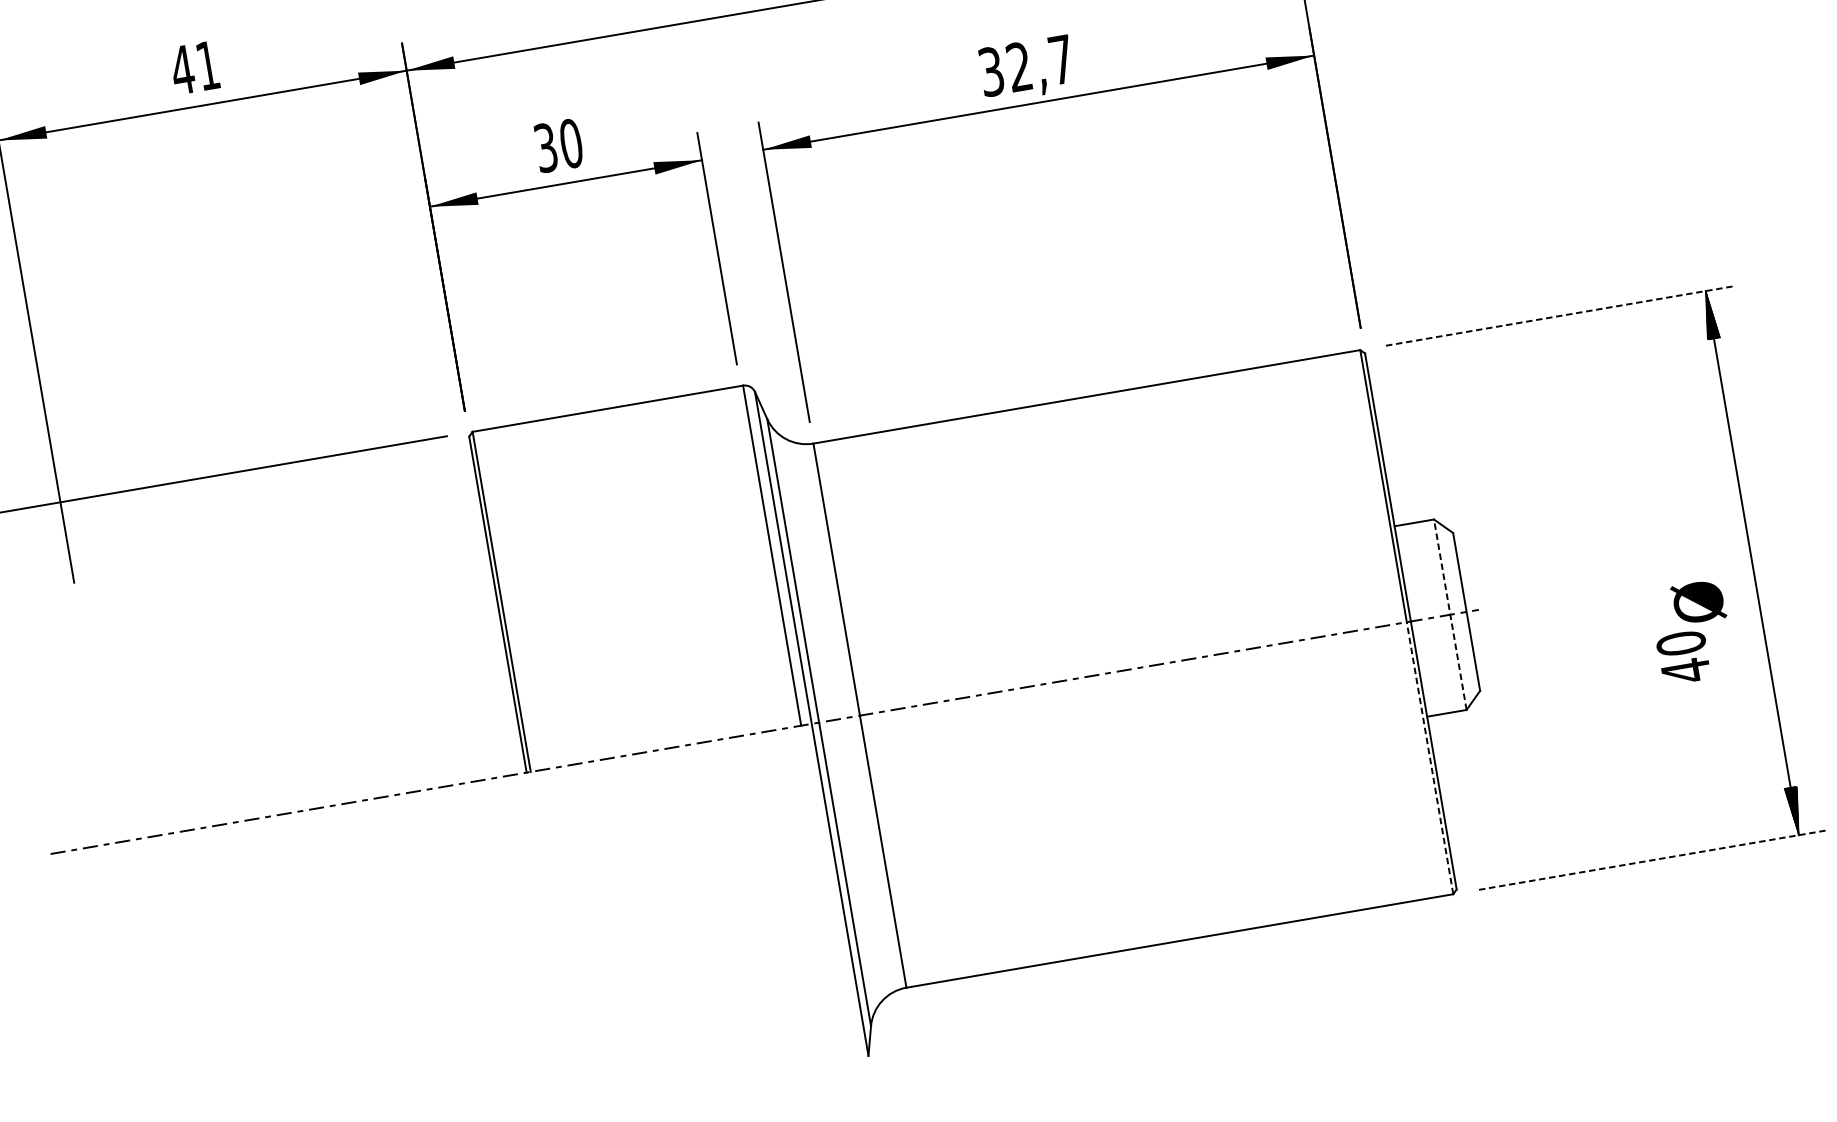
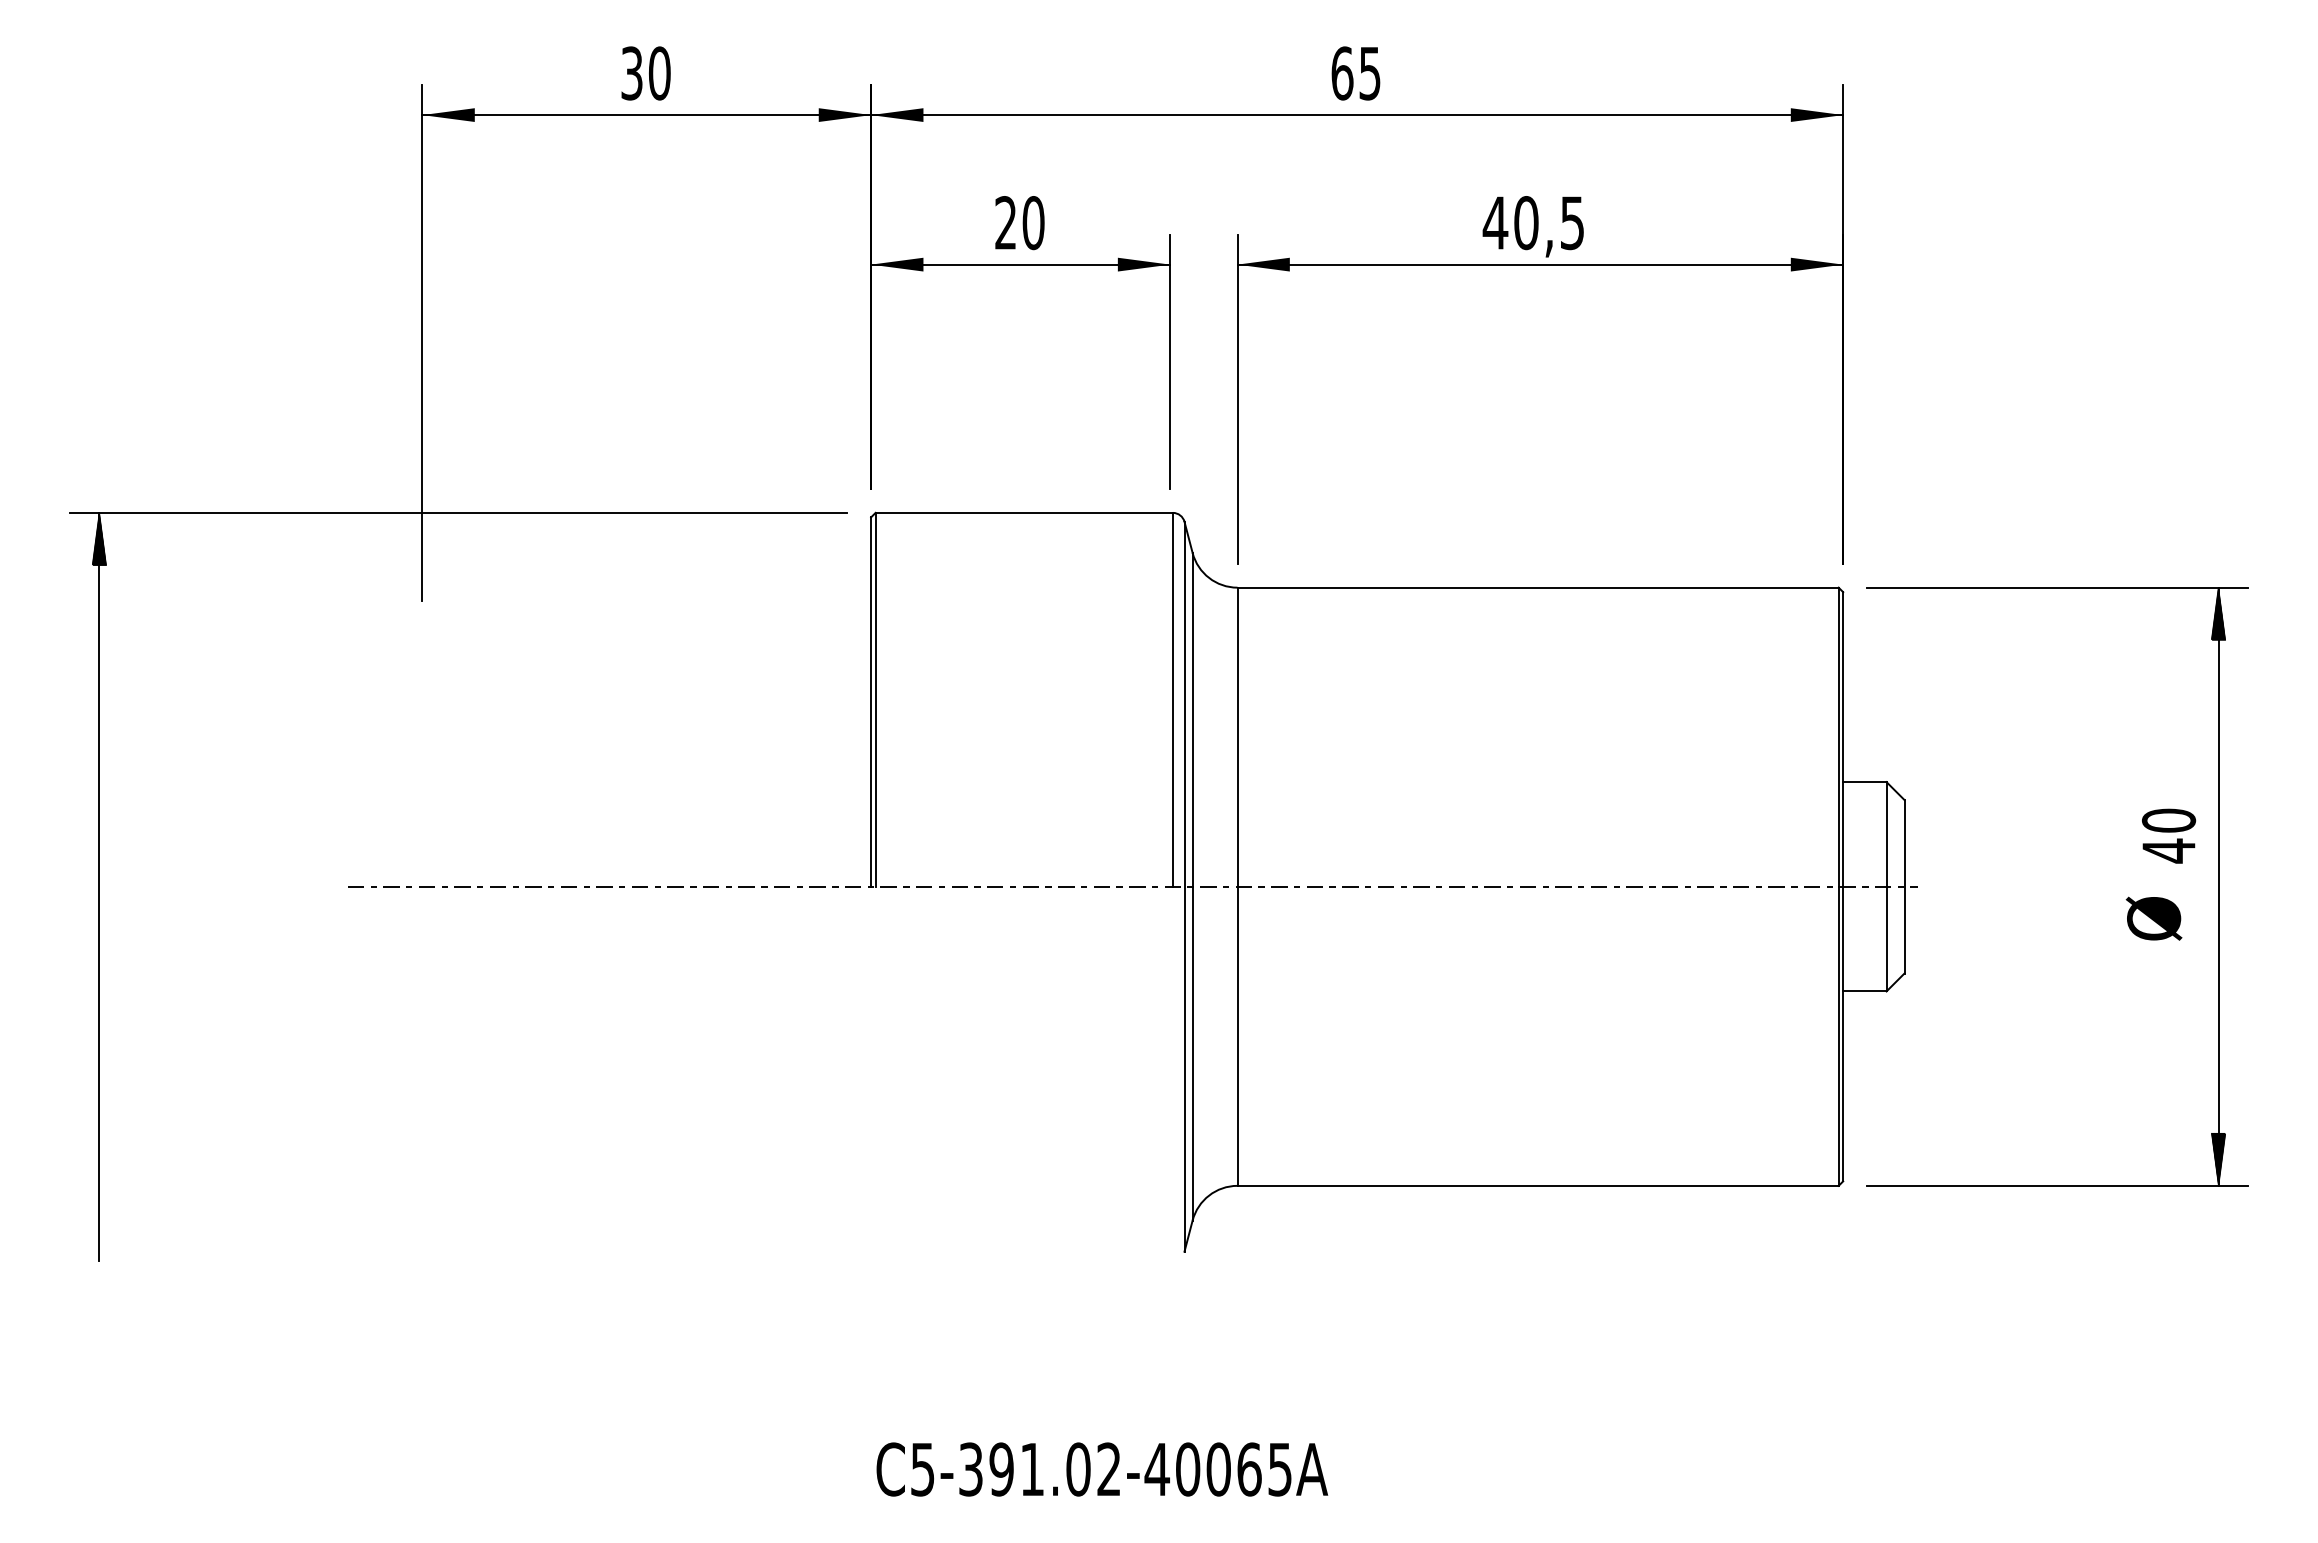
text: (1025, 66) -> (1532, 223), 32,7 -> 40,5
text: (195, 67) -> (645, 73), 41 -> 30
text: (545, 148) -> (1005, 223), 30 -> 20
line: (1559, 315) -> (2057, 587), dashed -> solid
line: (1450, 614) -> (1886, 886), dashed -> solid
text: (1684, 656) -> (2169, 835), moved
line: (1429, 758) -> (1838, 1036), dashed -> solid
line: (1652, 859) -> (2057, 1185), dashed -> solid

